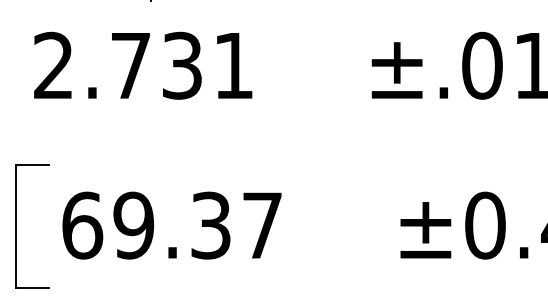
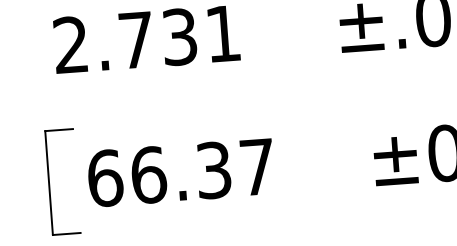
text: (133, 225) -> (148, 175), 69.37 -> 66.37

